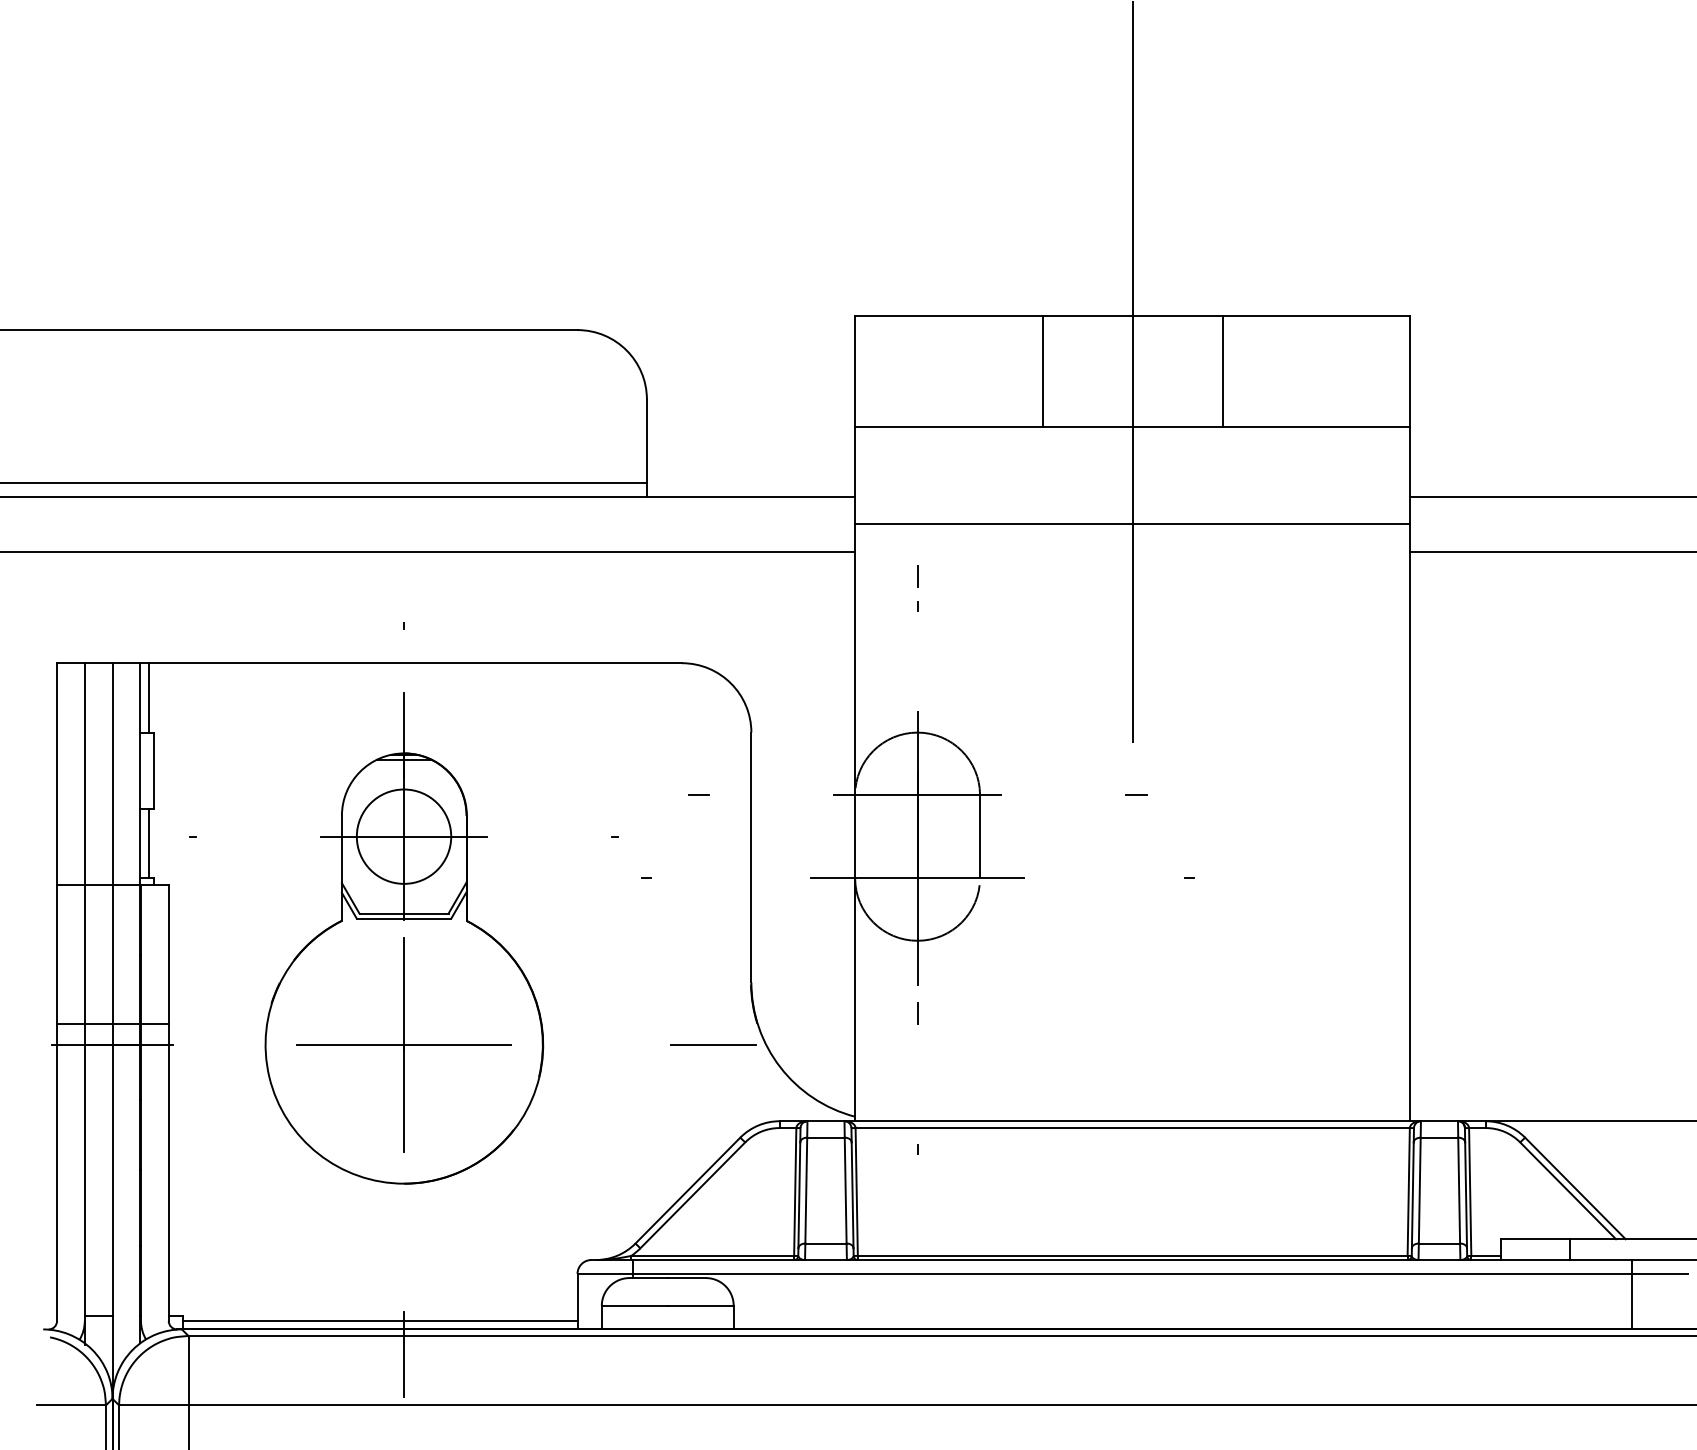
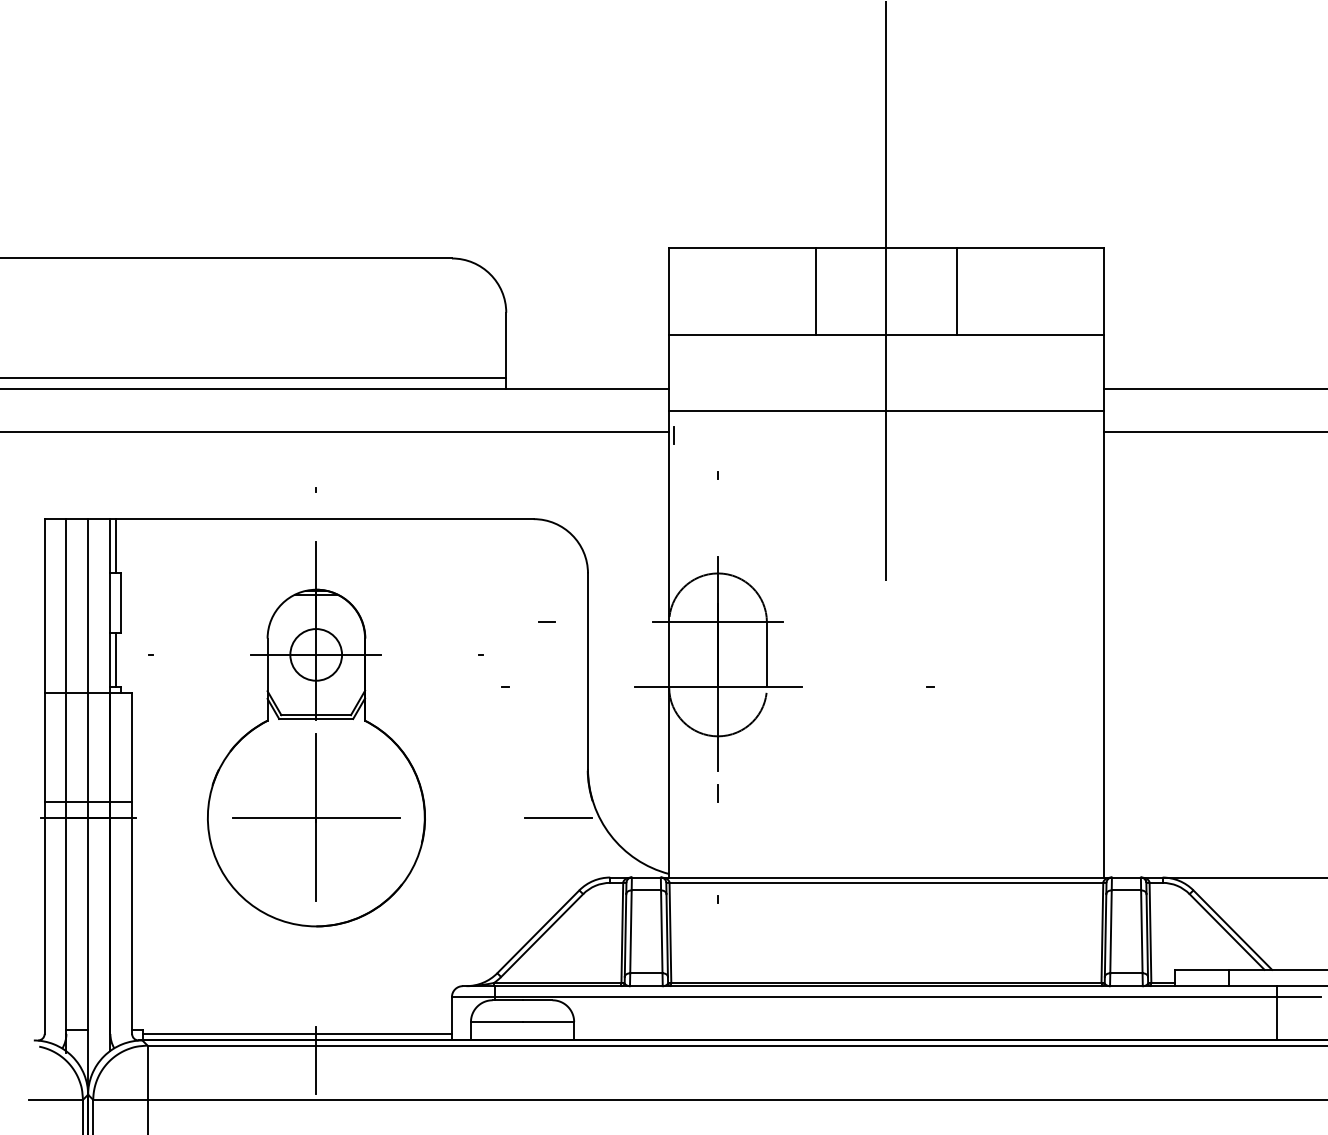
line: (917, 576) -> (674, 435), moved
line: (1136, 794) -> (889, 621), removed
circle: (403, 836) -> (315, 654), size x0.7

